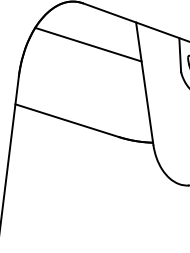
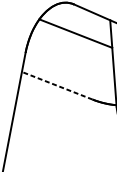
line: (66, 120) -> (56, 85), solid -> dashed

